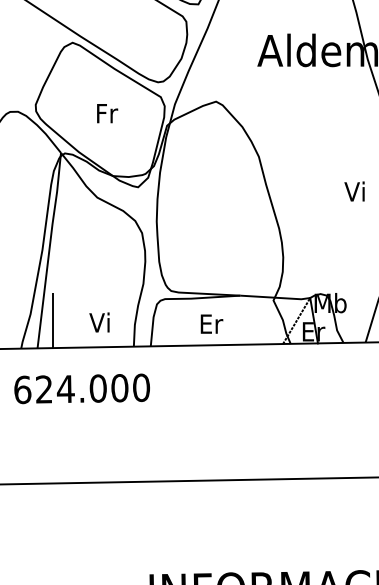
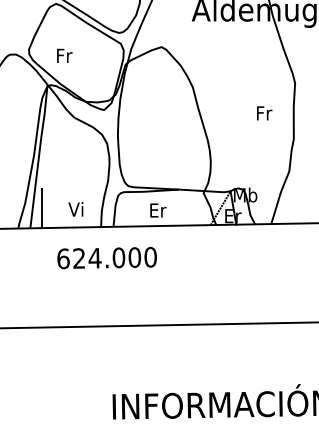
text: (107, 113) -> (64, 55), moved
text: (355, 190) -> (263, 112), Vi -> Fr
text: (81, 388) -> (106, 257), moved

